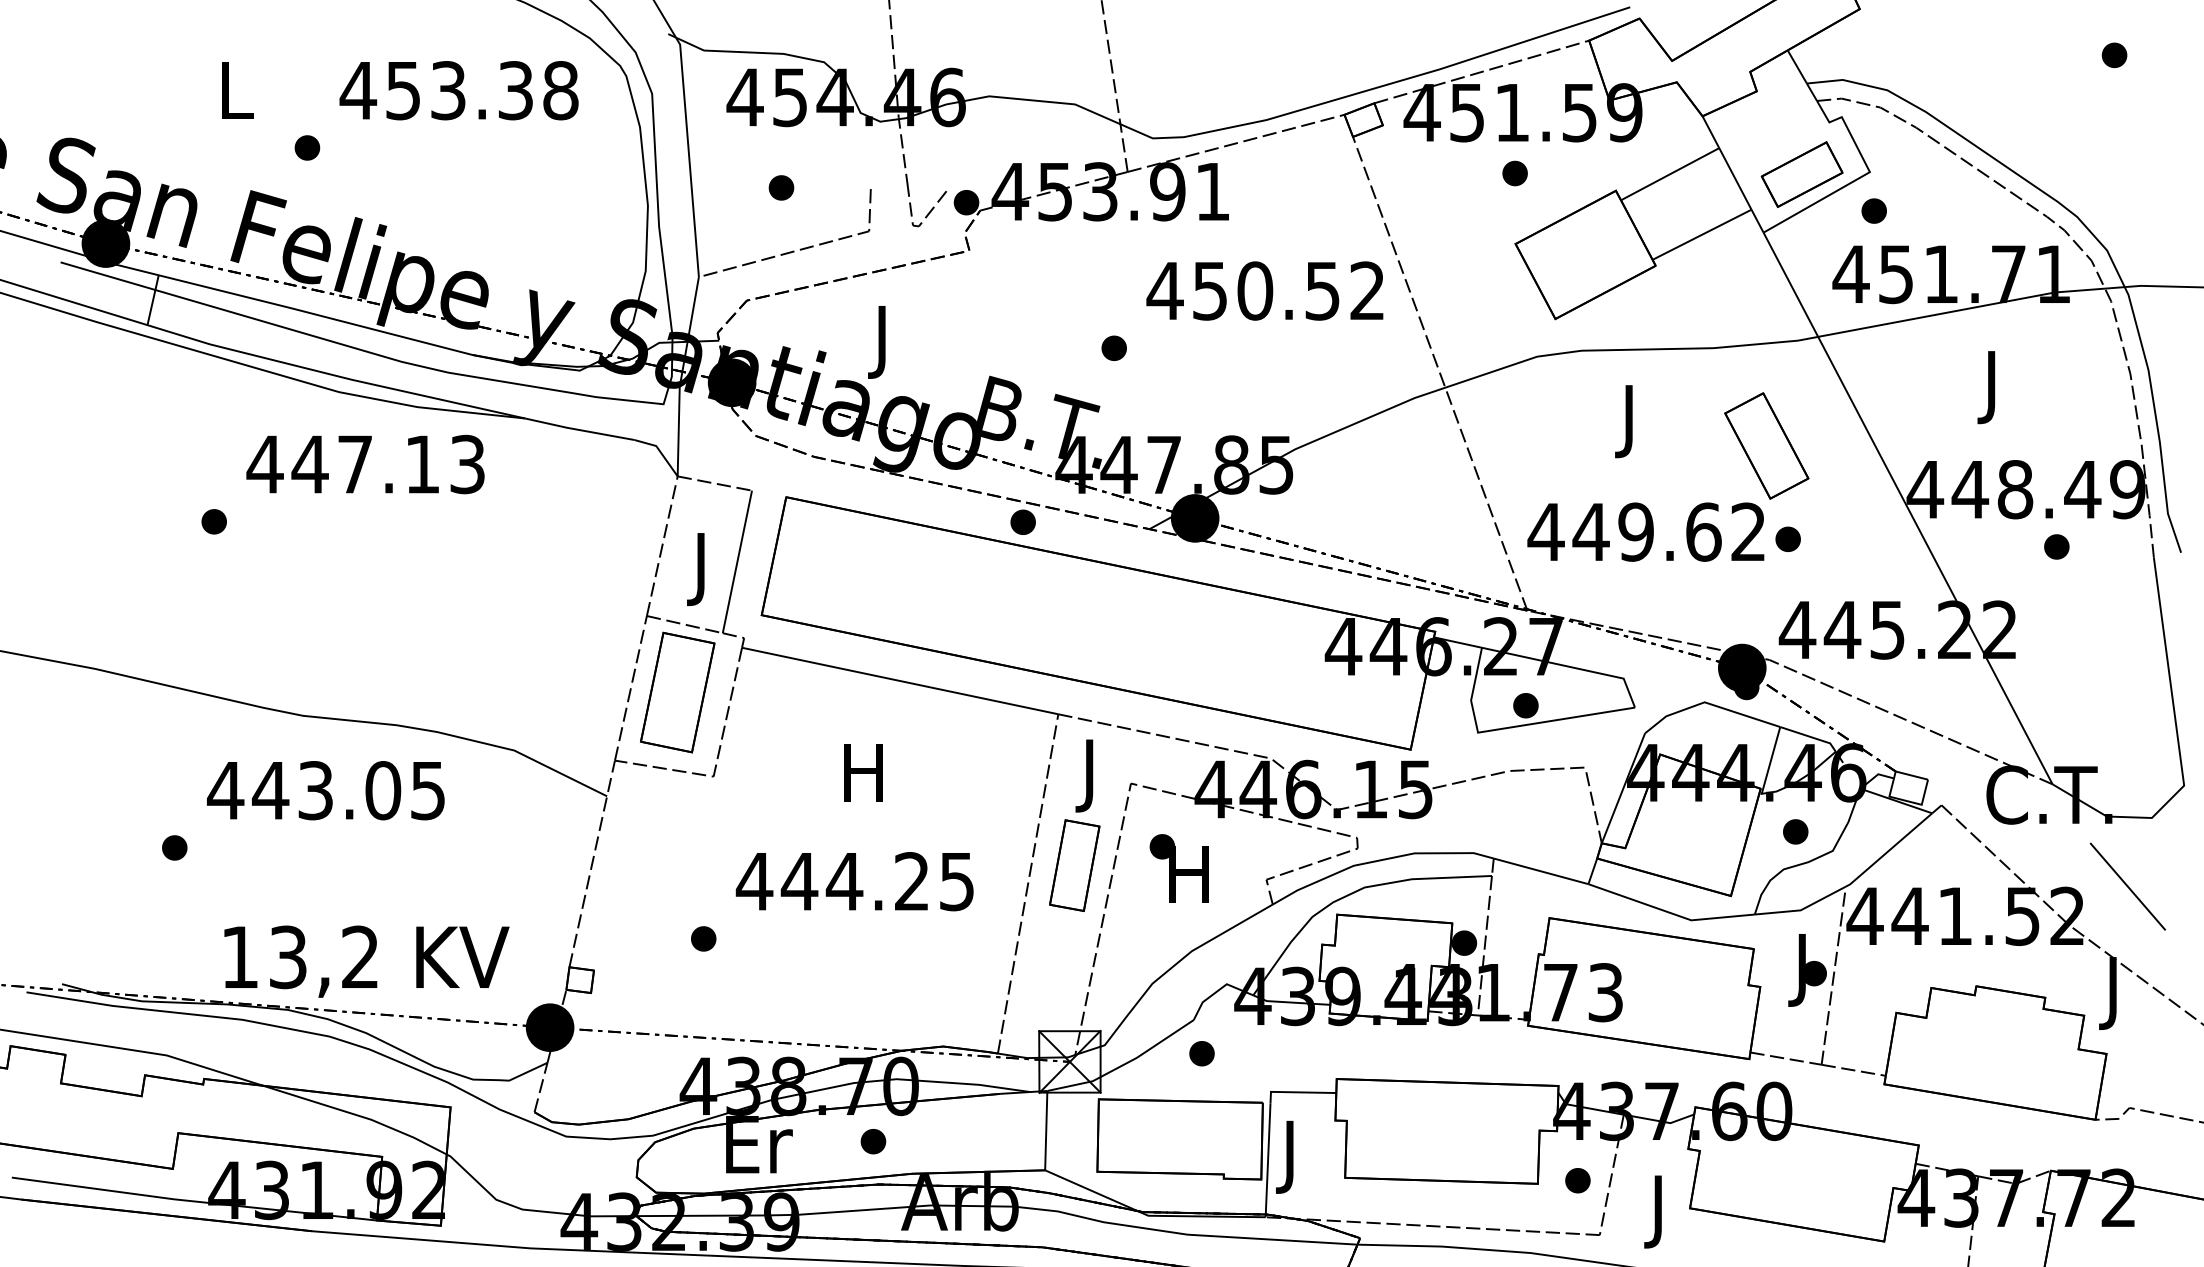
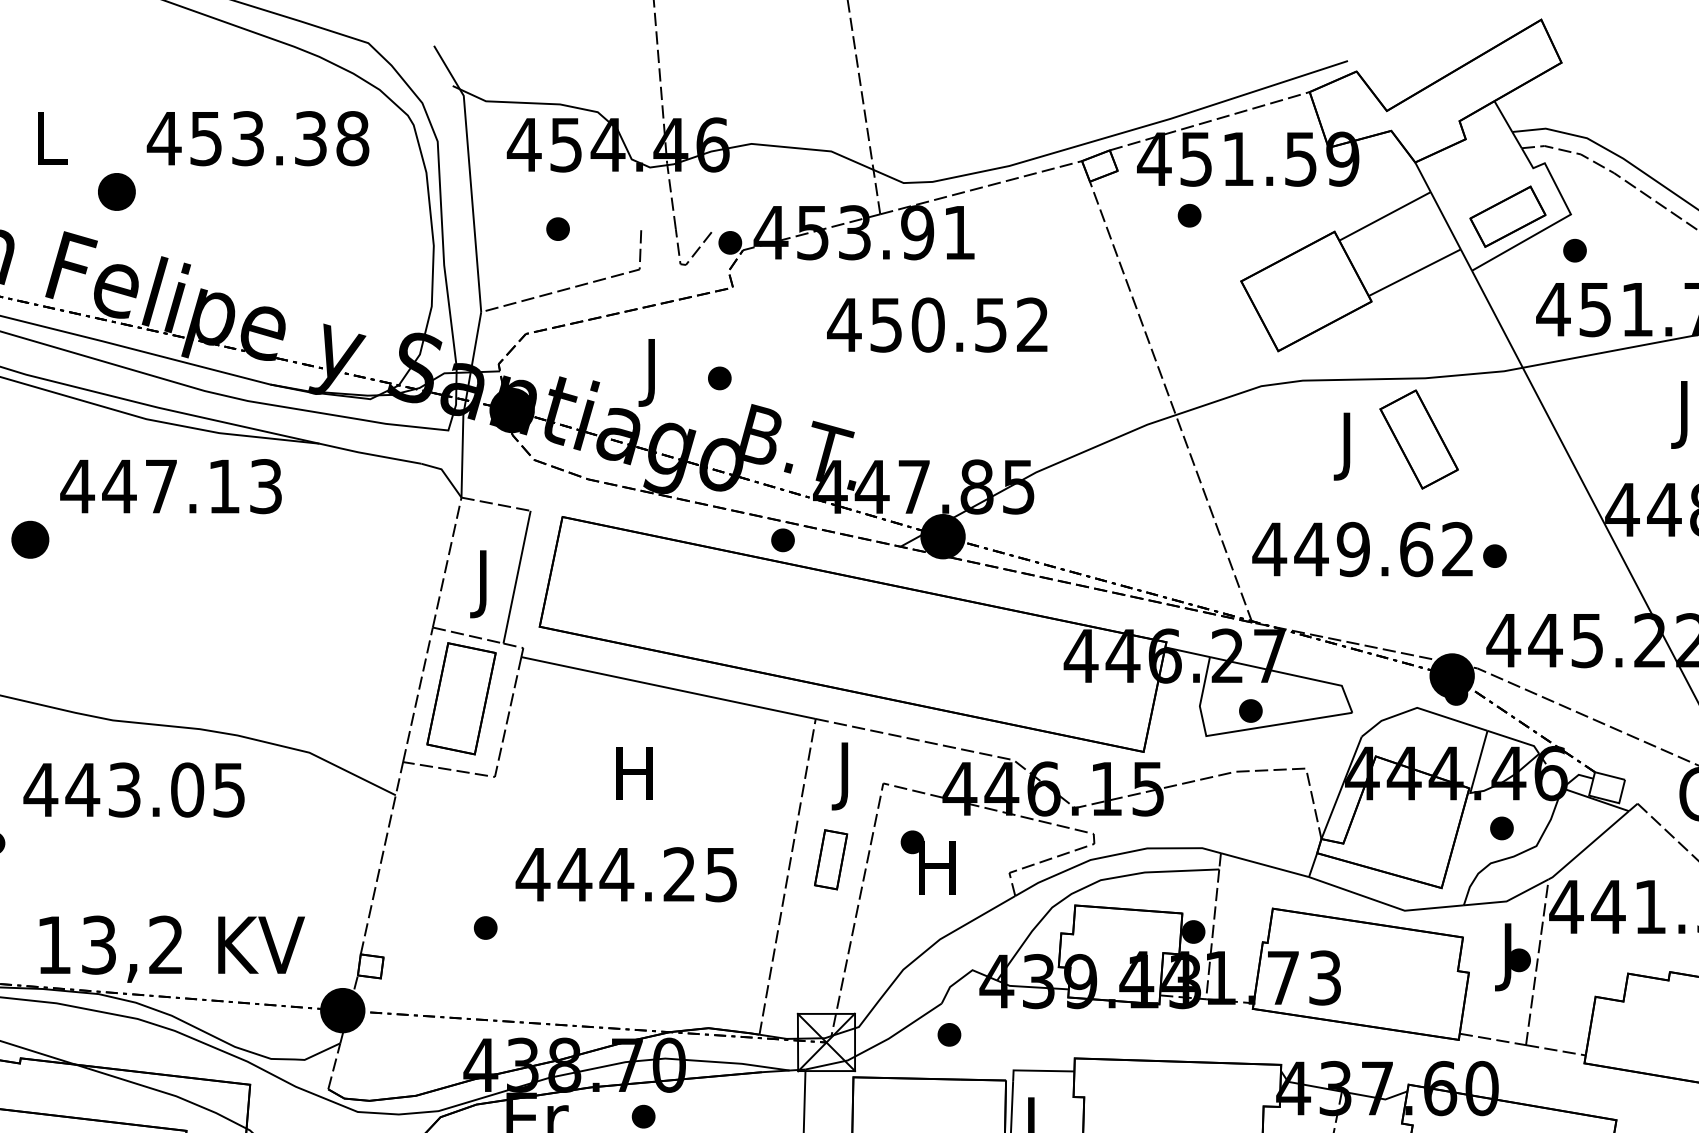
part: (307, 147) -> (116, 191), size x1.6
part: (1514, 173) -> (1189, 215), moved
text: (1264, 290) -> (936, 324), moved
part: (1113, 347) -> (719, 377), moved
part: (1766, 445) -> (1418, 439), moved
part: (213, 521) -> (29, 539), size x1.6
part: (1074, 865) -> (830, 859), size x0.7

